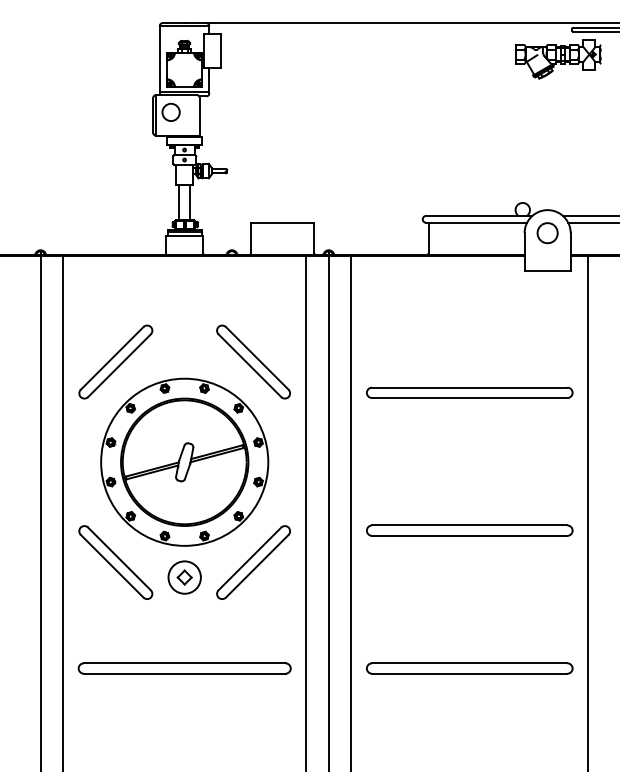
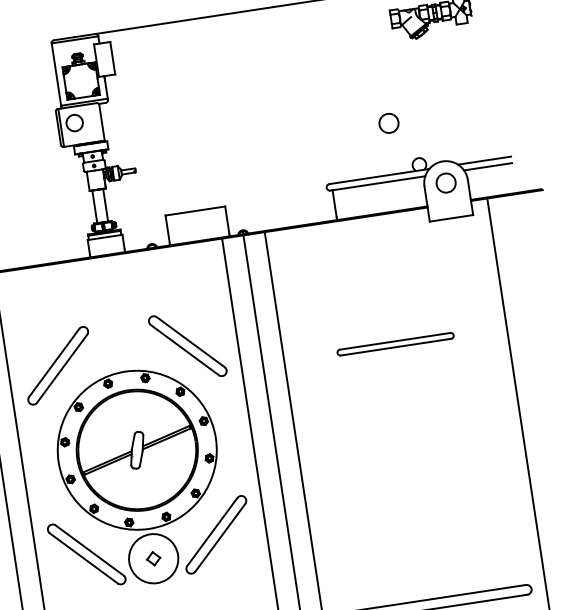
part: (497, 162) -> (388, 123), added
part: (469, 392) -> (395, 344), size x0.6
part: (469, 530) -> (414, 473), removed
circle: (184, 577) -> (153, 558), size x1.6

